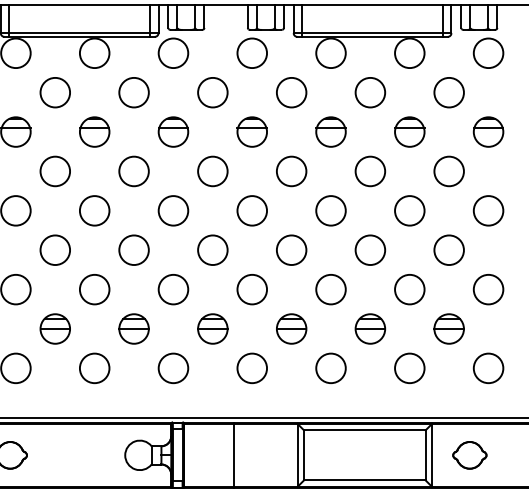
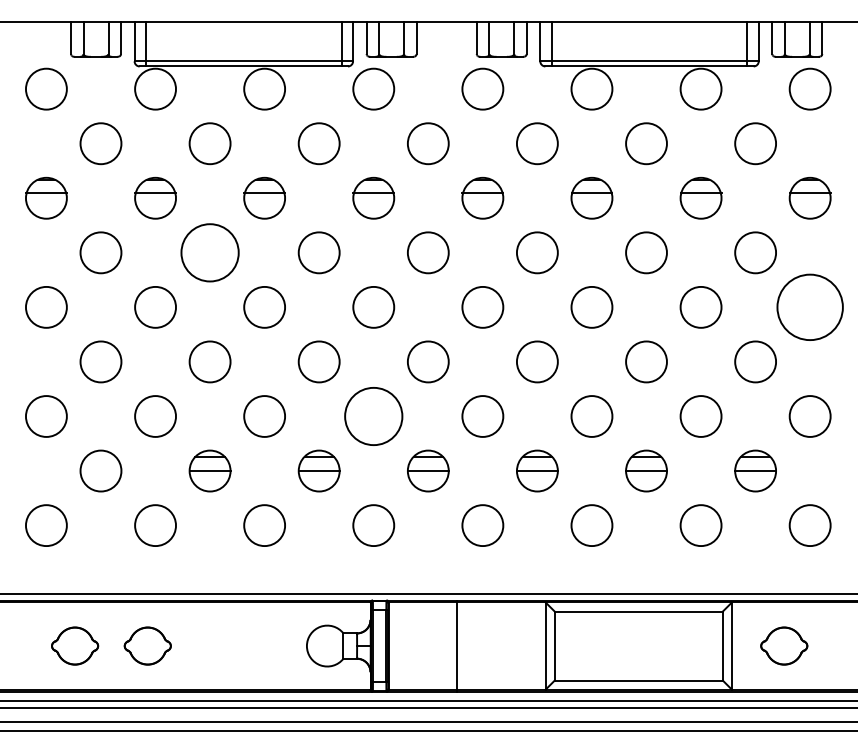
circle: (54, 171) -> (209, 252), size x1.4
circle: (488, 210) -> (809, 306), size x1.6
circle: (173, 289) -> (373, 416), size x1.4

